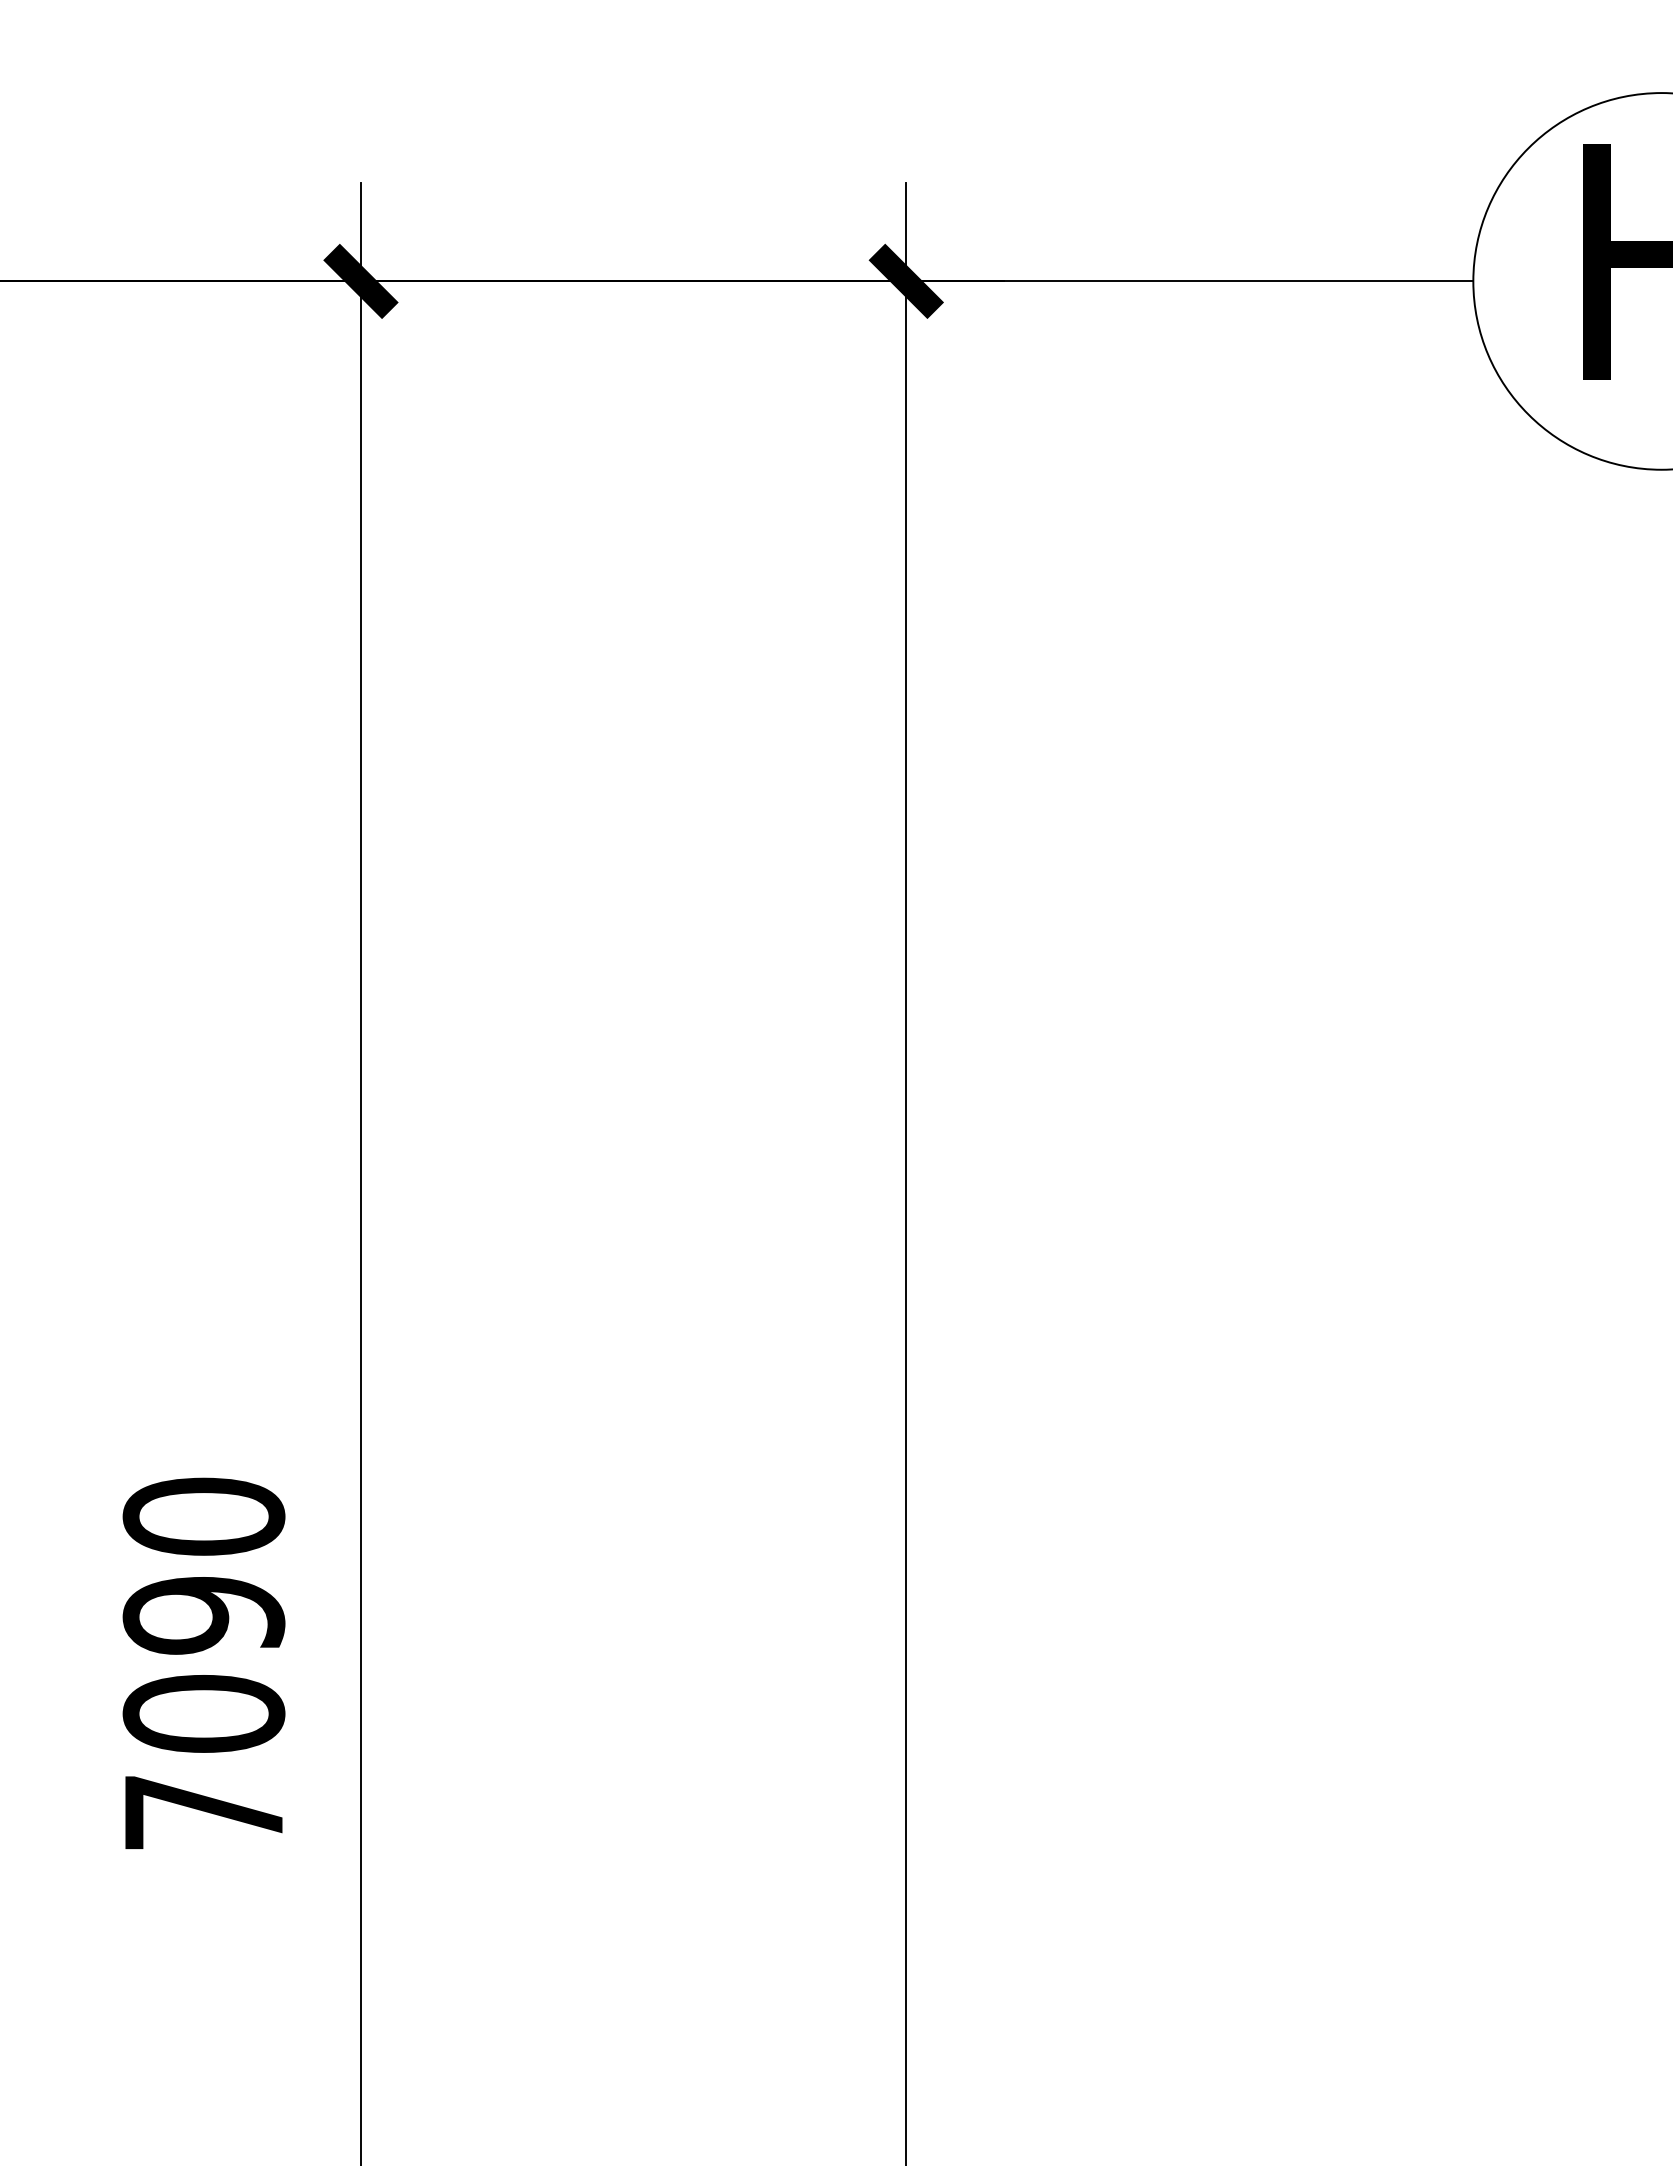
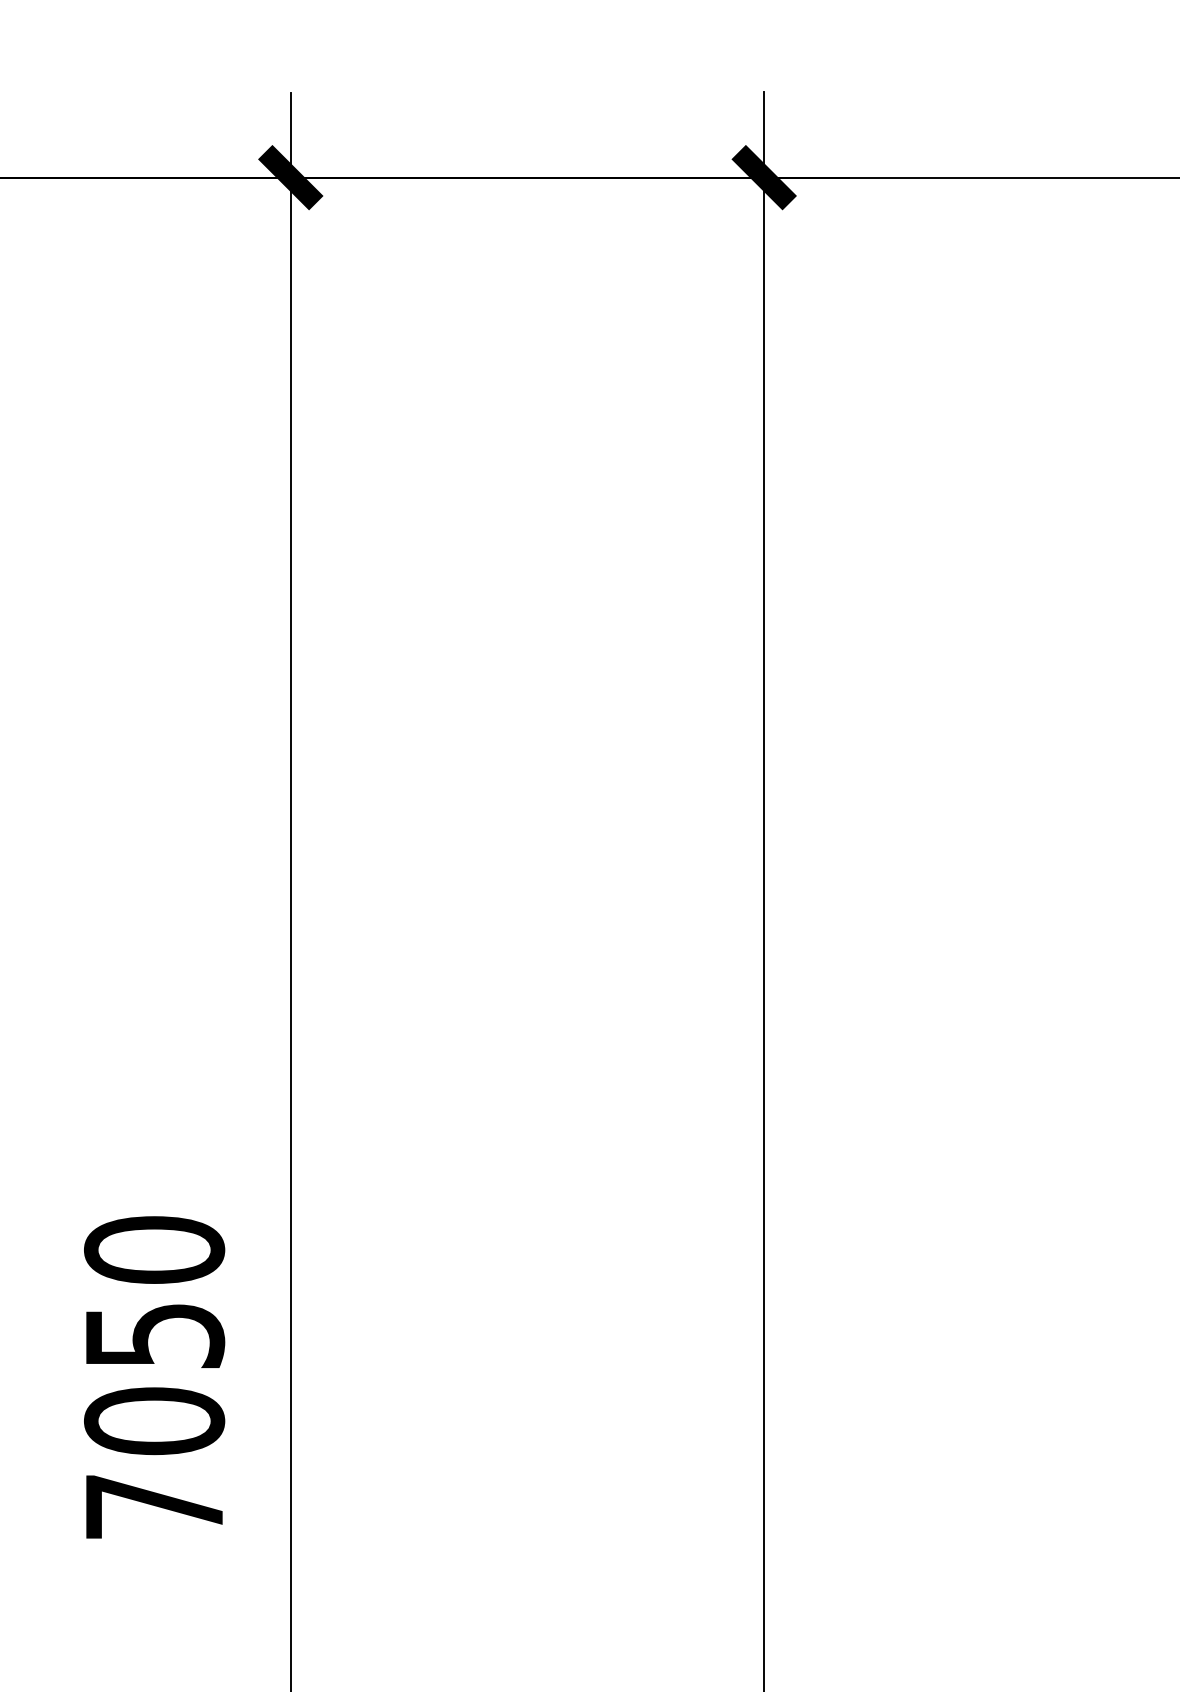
text: (203, 1615) -> (154, 1335), 7090 -> 7050

